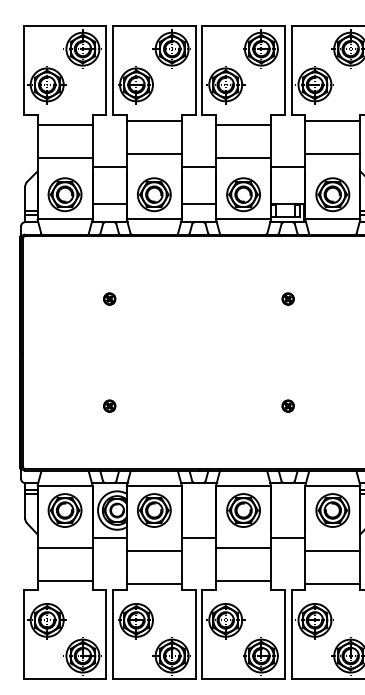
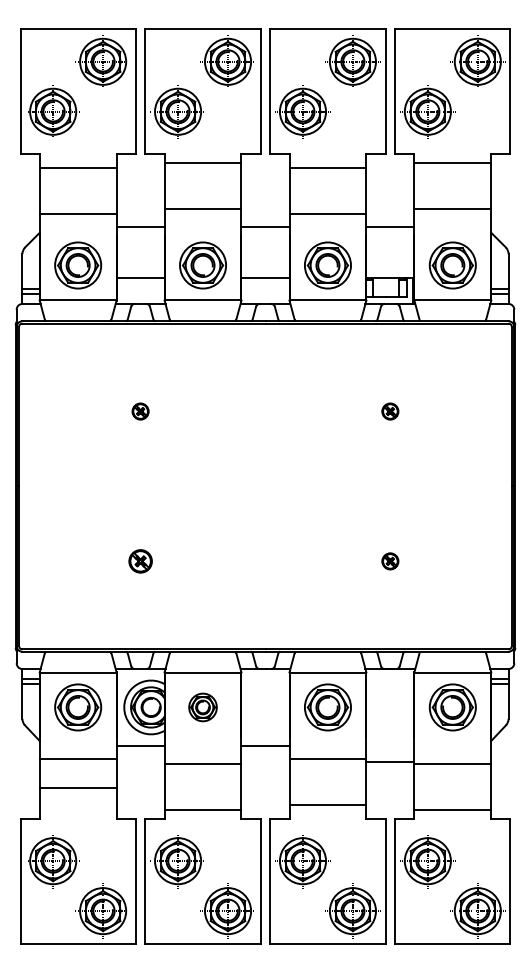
part: (109, 406) -> (140, 561), size x1.4
part: (153, 510) -> (202, 707), size x0.6
line: (288, 537) -> (390, 761), moved
line: (64, 580) -> (77, 788), moved

